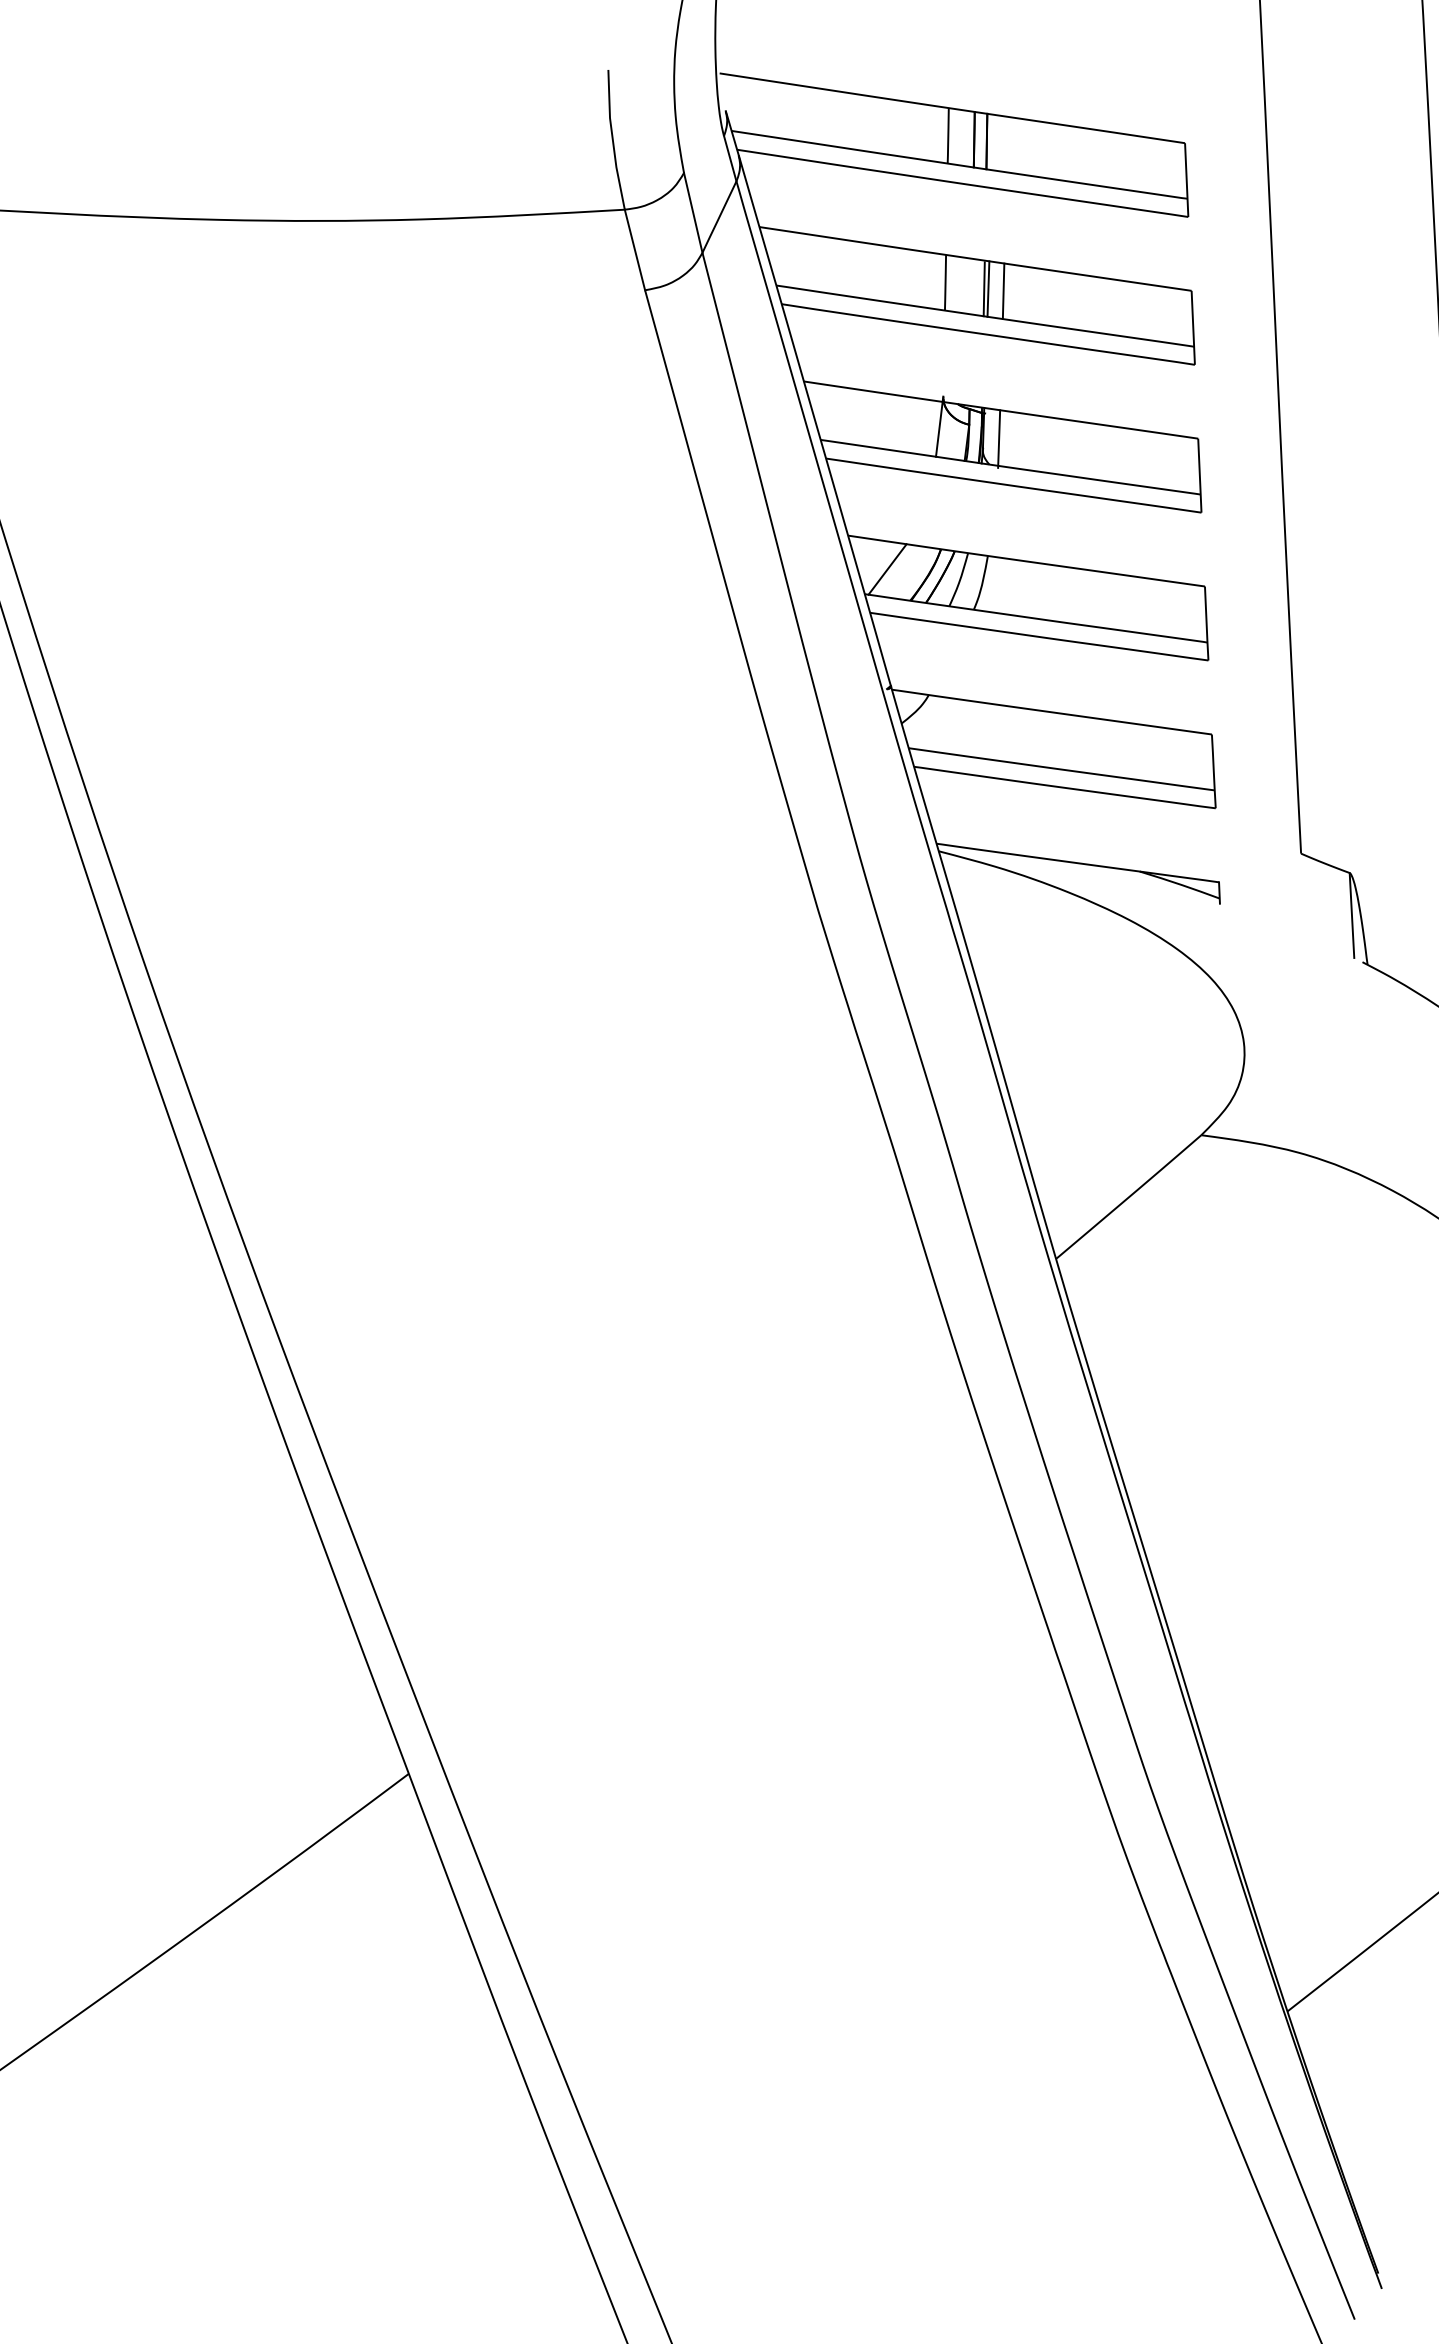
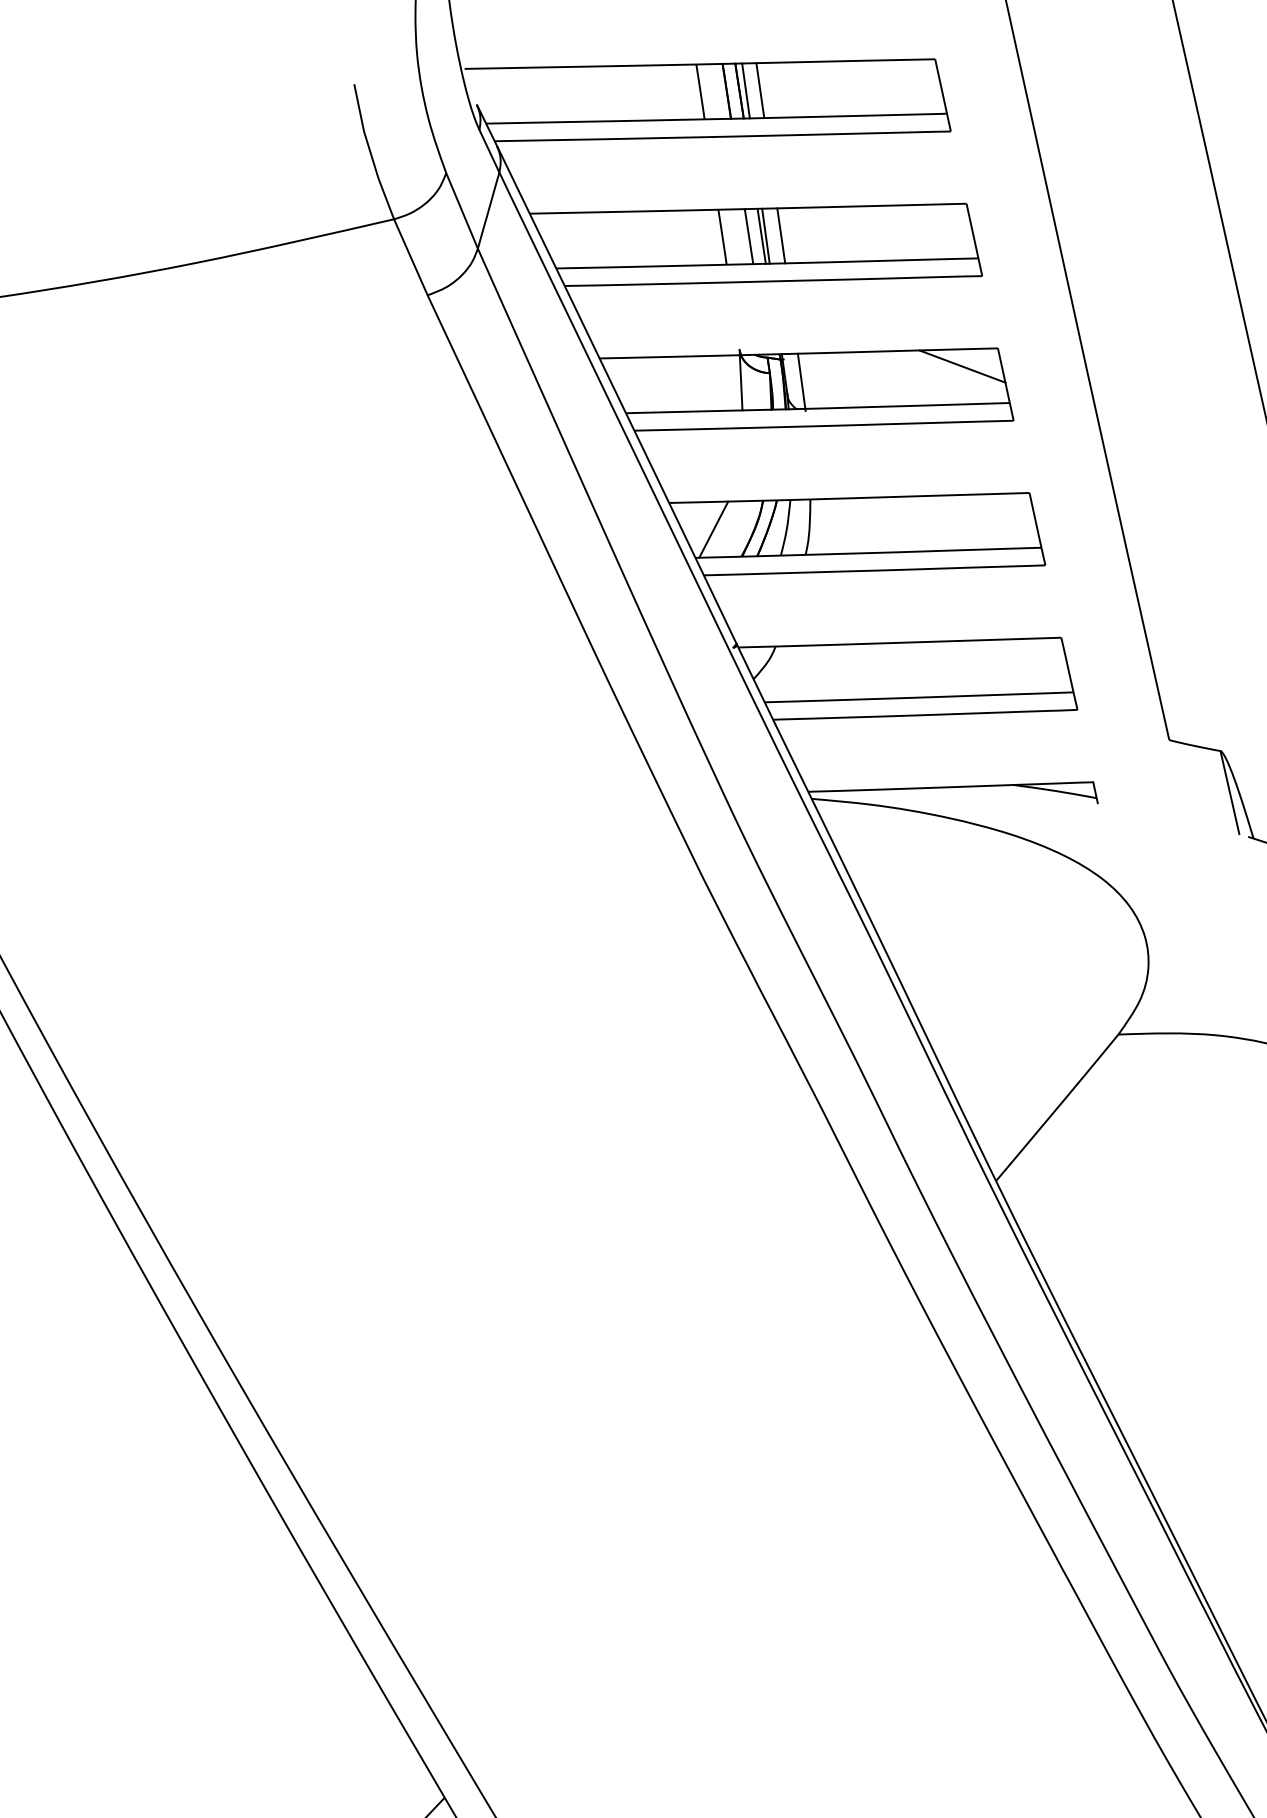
line: (993, 142) -> (746, 90), added
line: (1007, 144) -> (760, 90), added
line: (971, 286) -> (748, 236), added
line: (1159, 450) -> (961, 366), added

